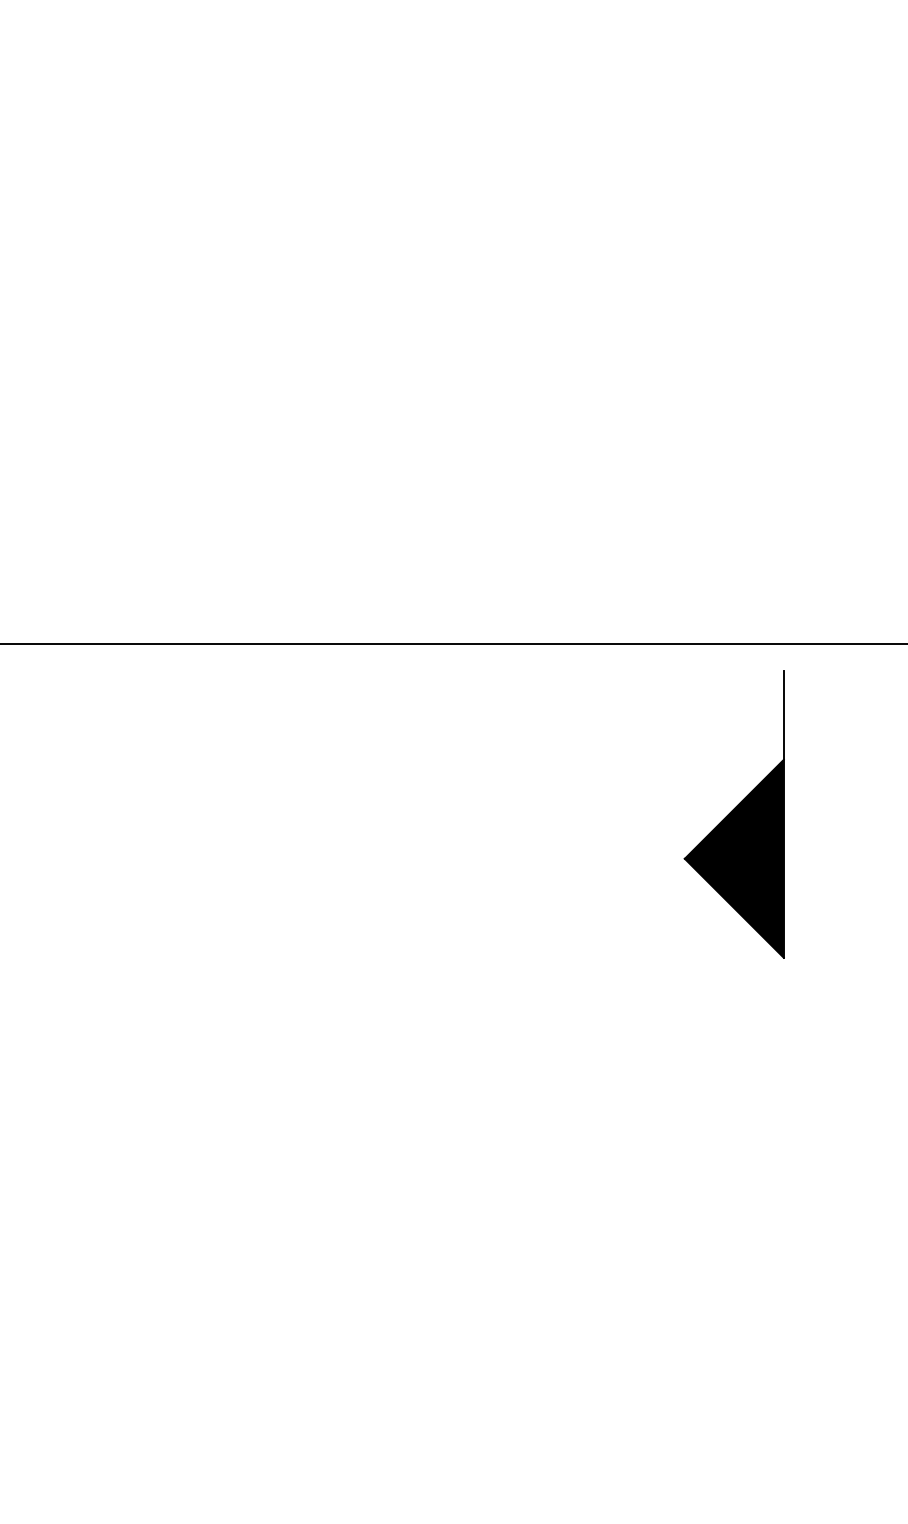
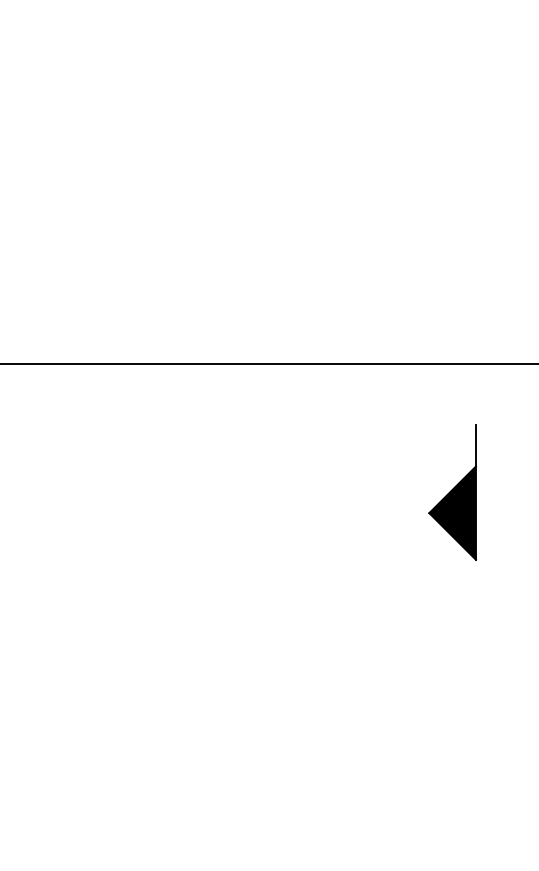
part: (733, 814) -> (452, 492), size x0.62

